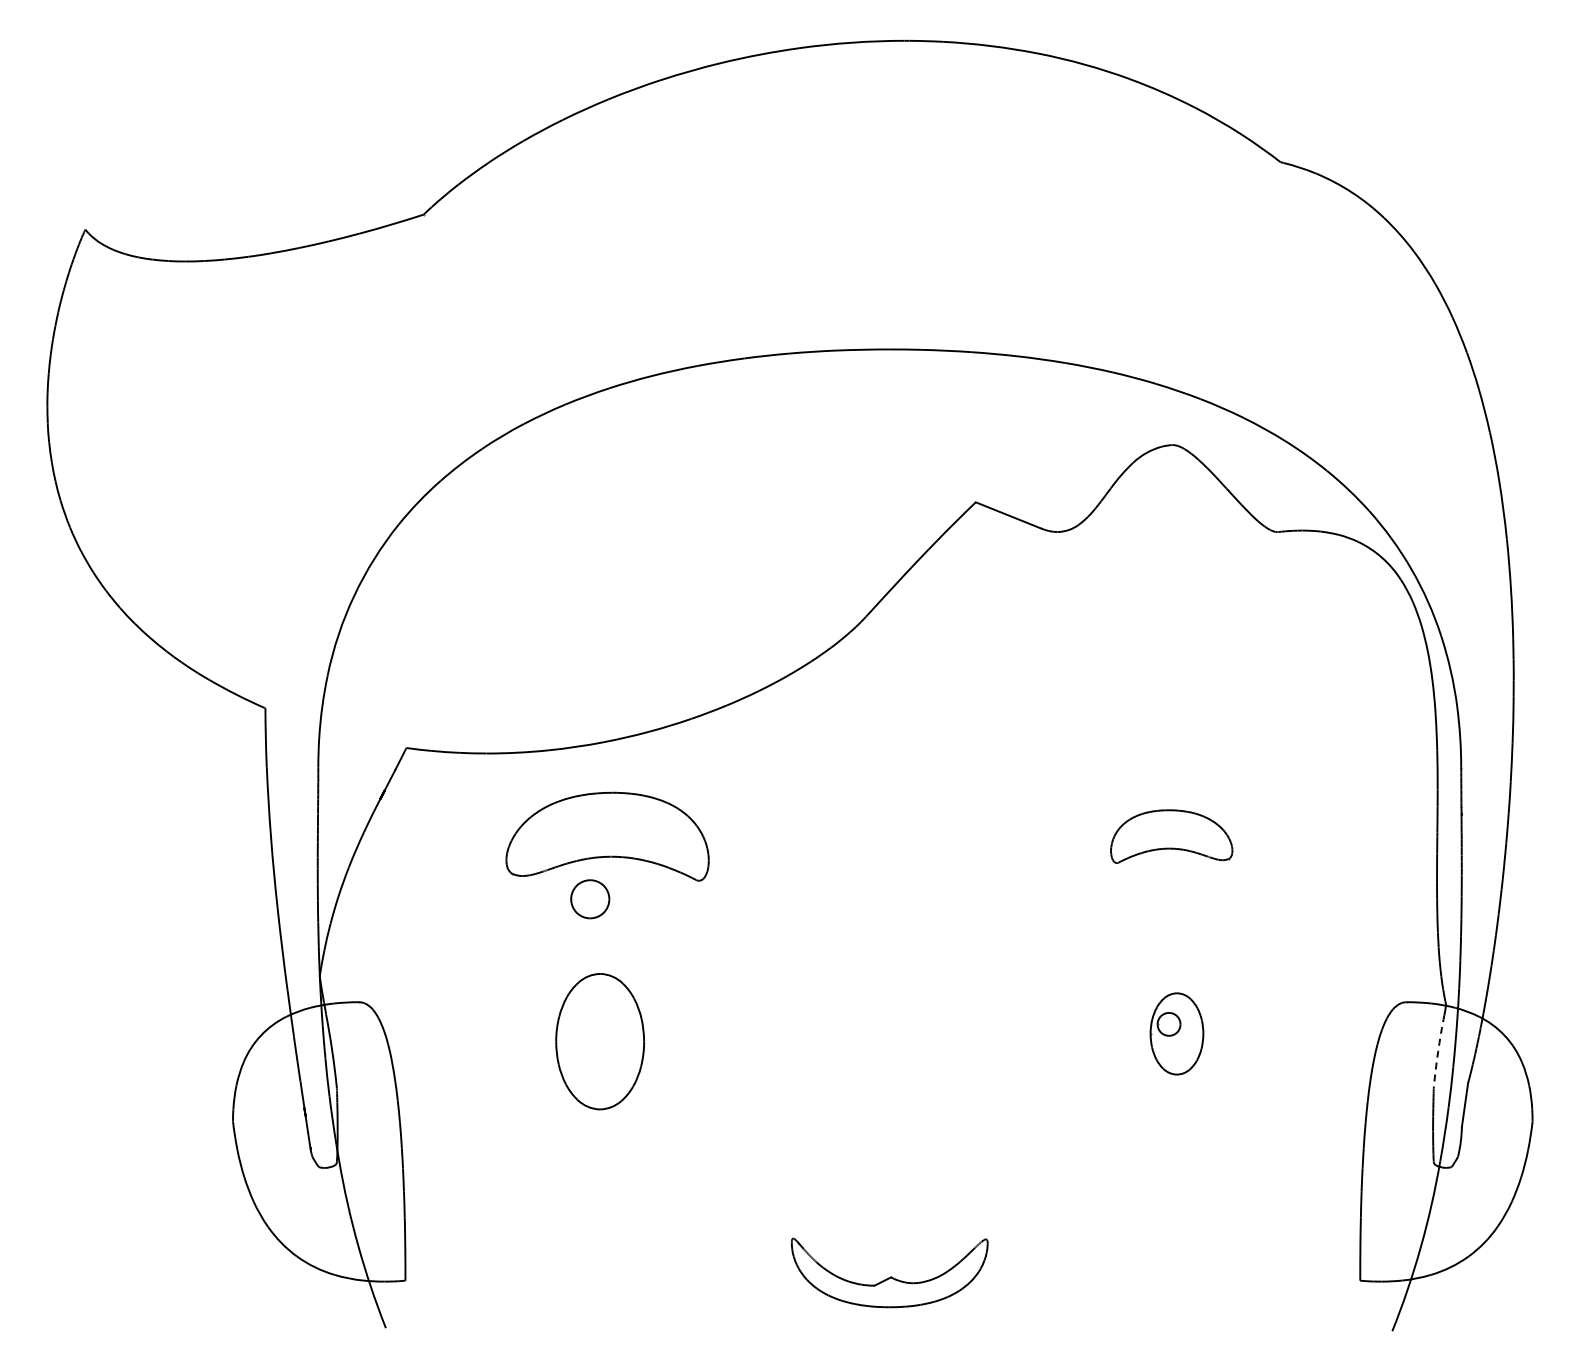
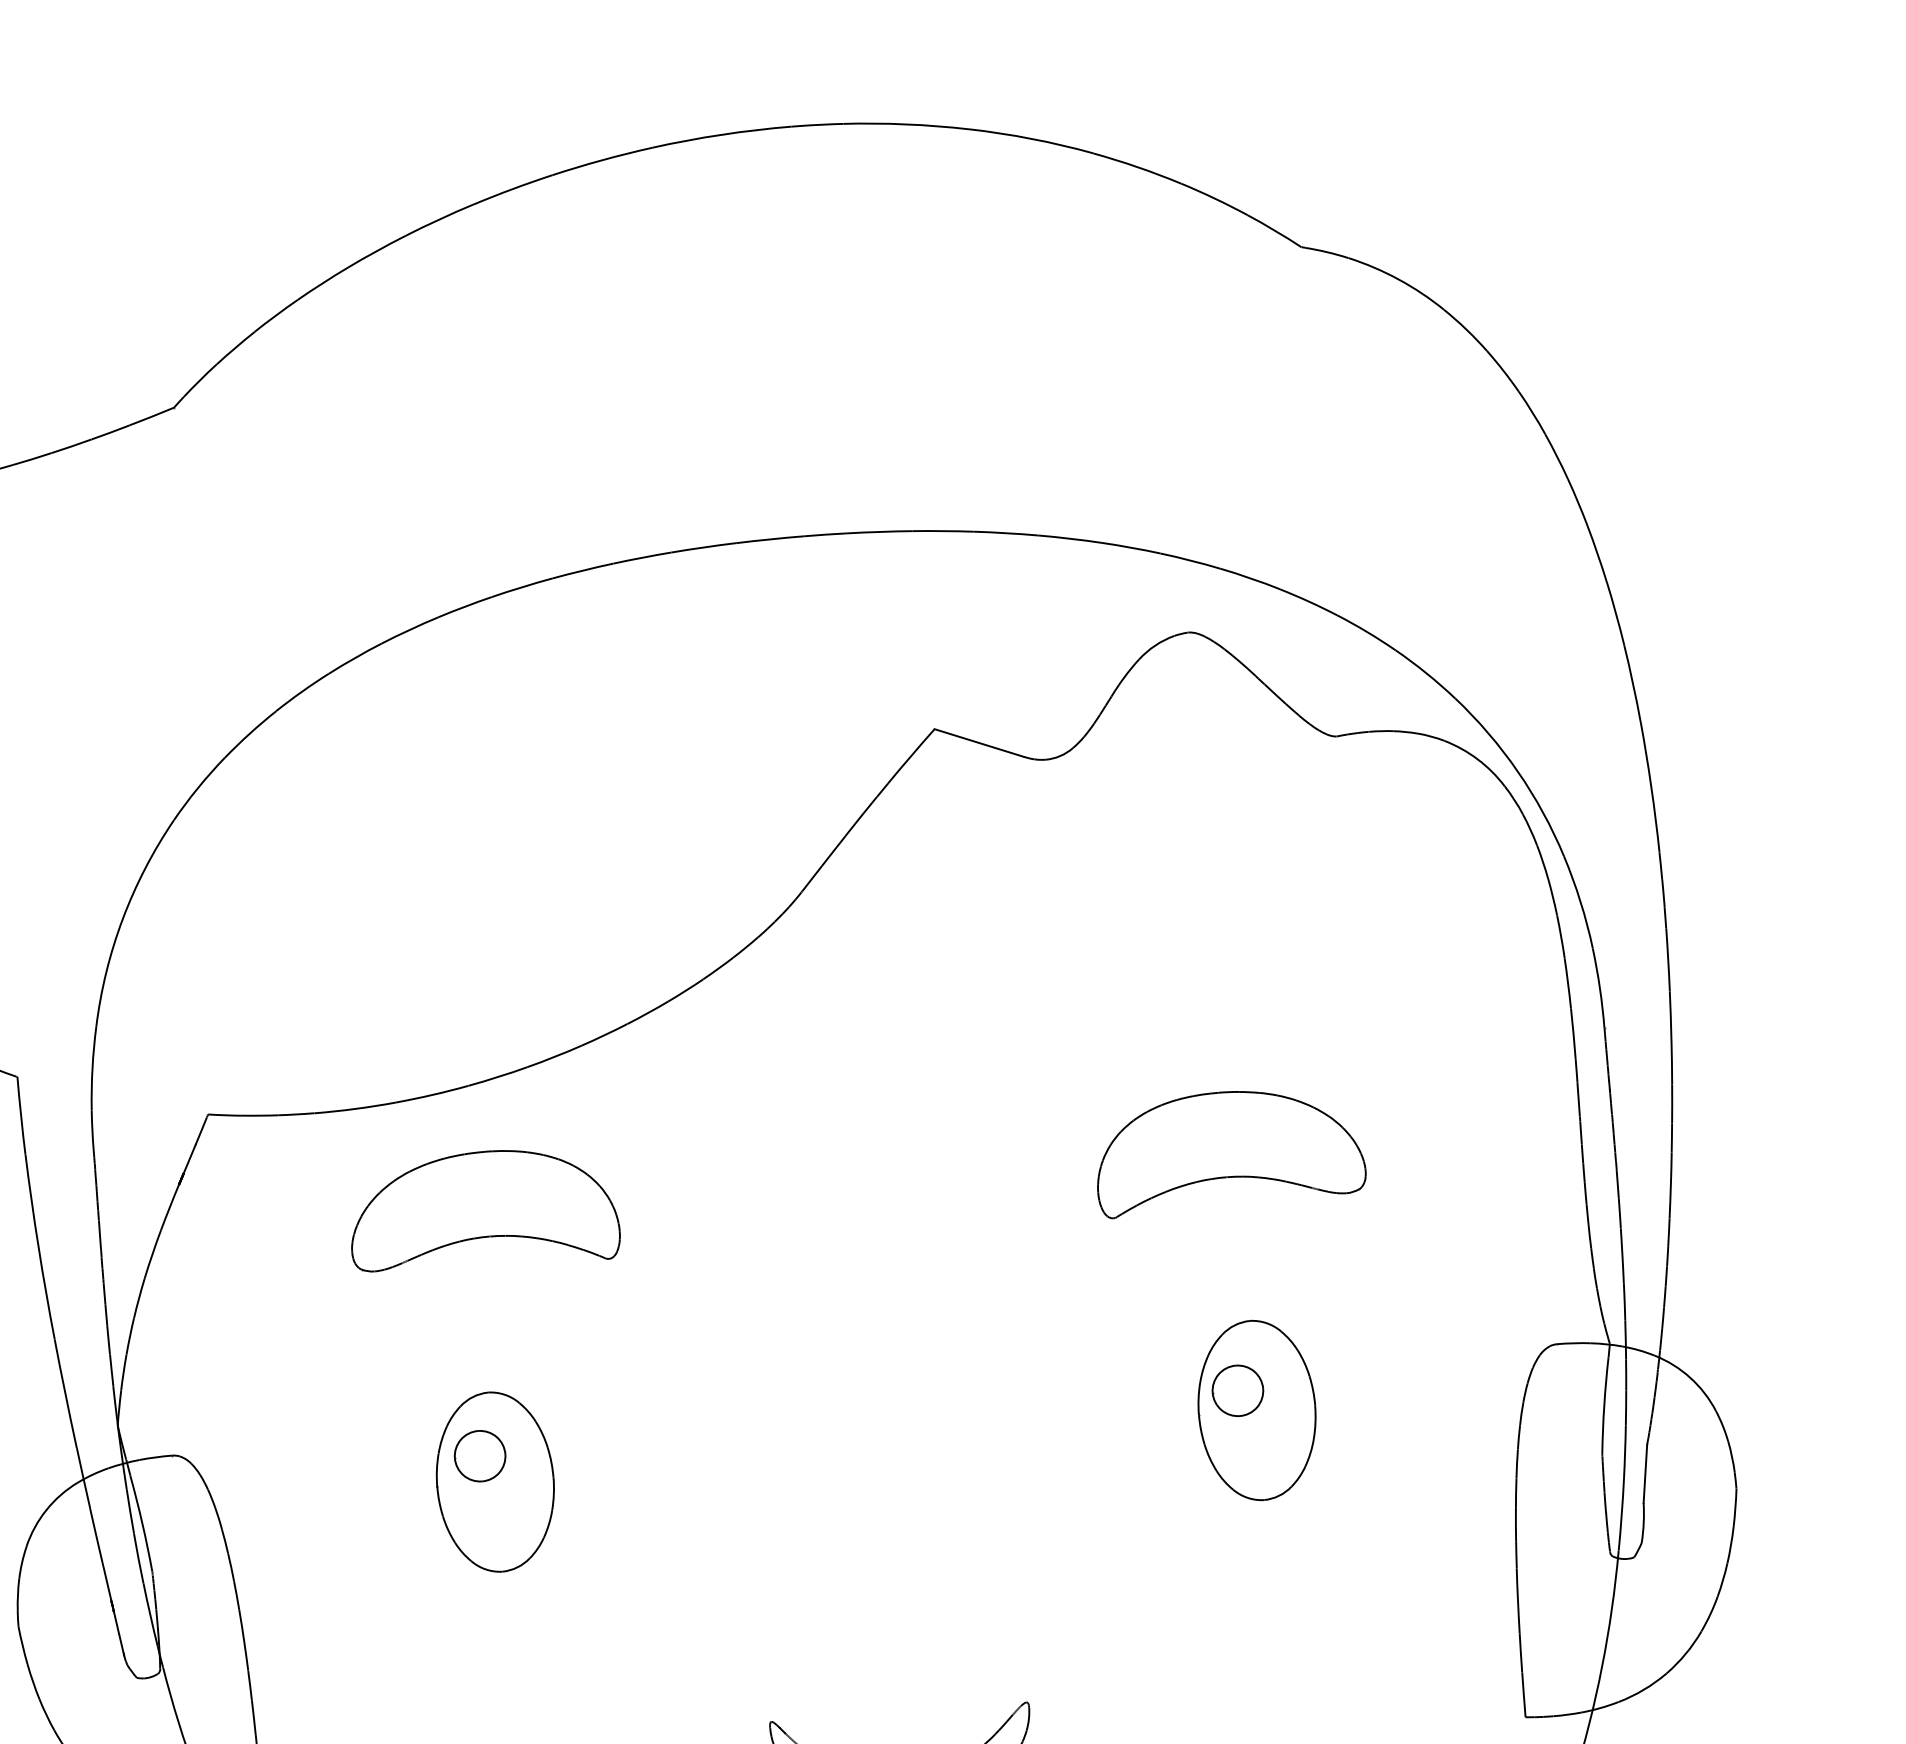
part: (1171, 836) -> (1228, 1150), size x1.67
part: (590, 899) -> (480, 1456), moved
part: (1176, 1033) -> (1256, 1410), size x1.67
arc: (1438, 1051) -> (1604, 1405), dashed -> solid

